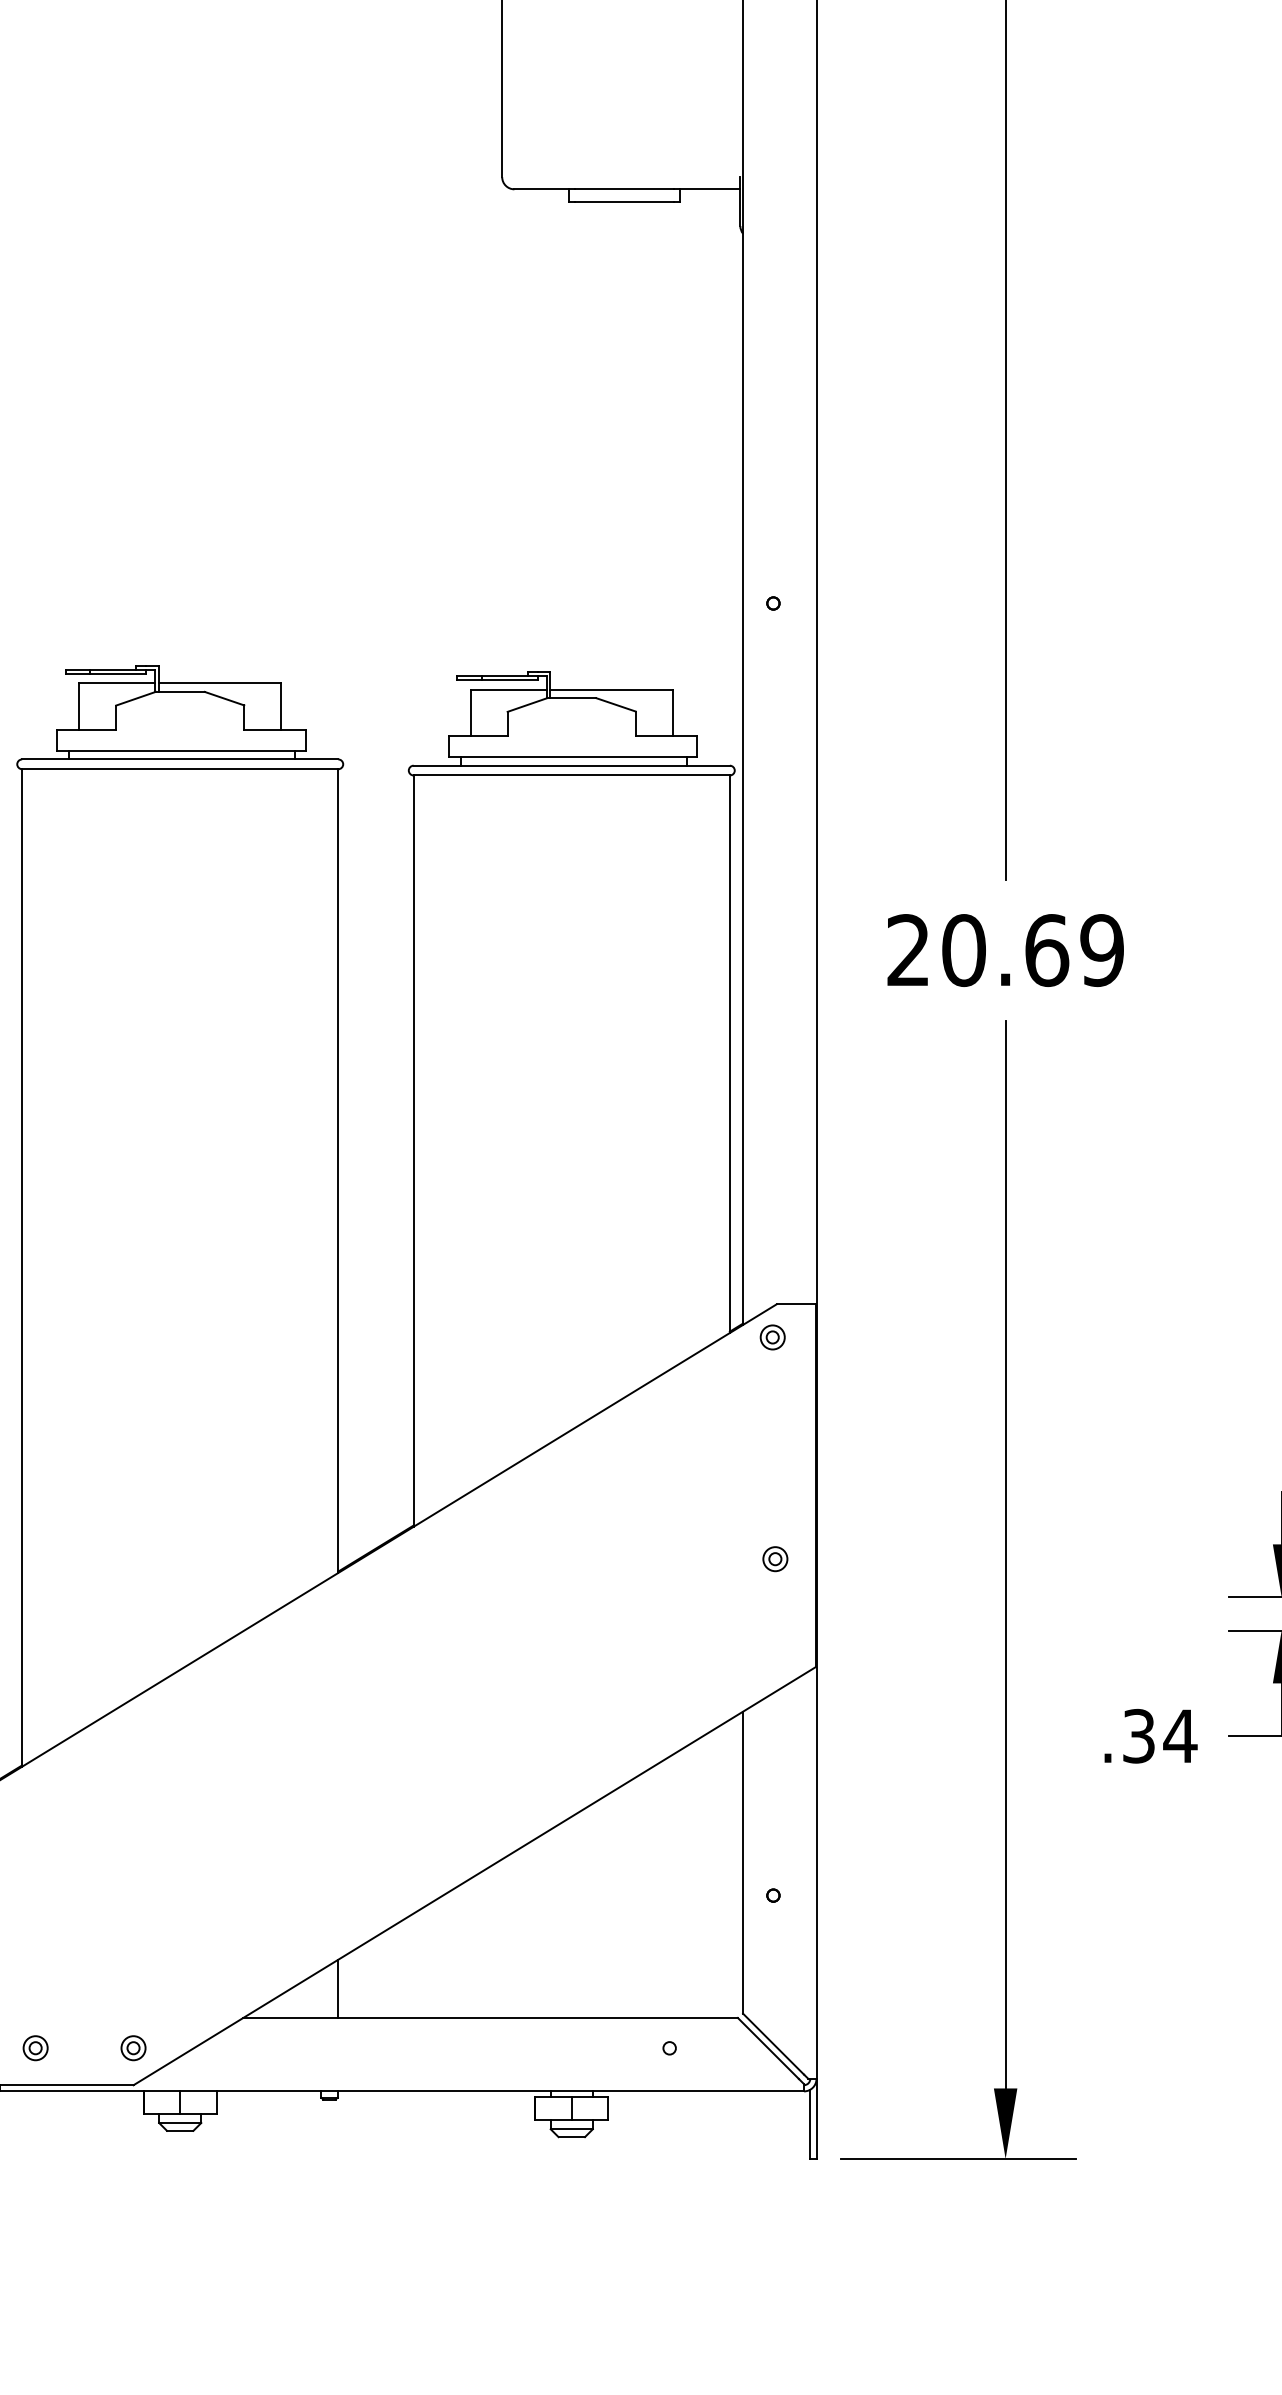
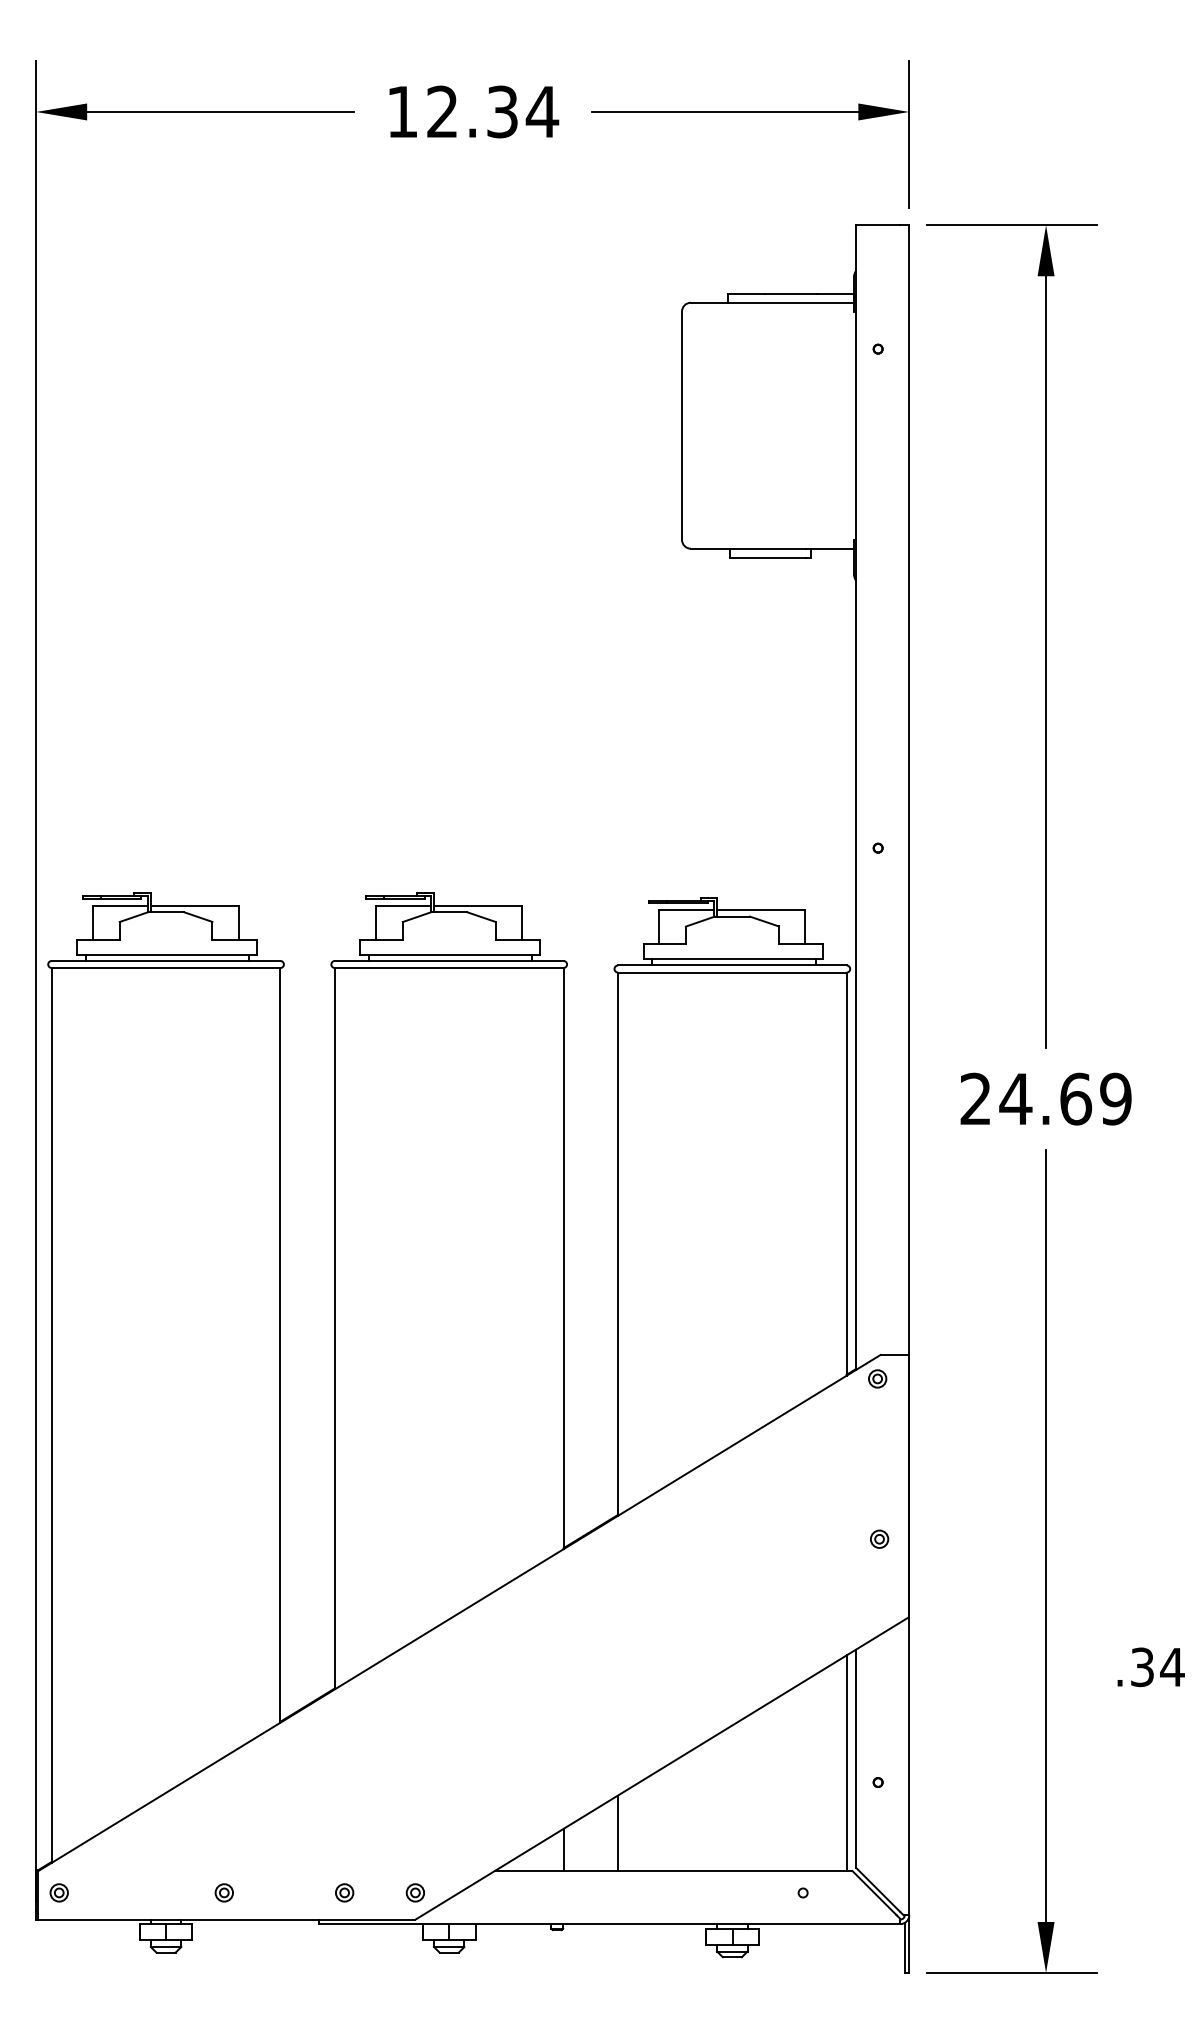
text: (963, 949) -> (1015, 1098), 20.69 -> 24.69
line: (729, 1869) -> (846, 1763), added
line: (414, 1966) -> (618, 1833), added

